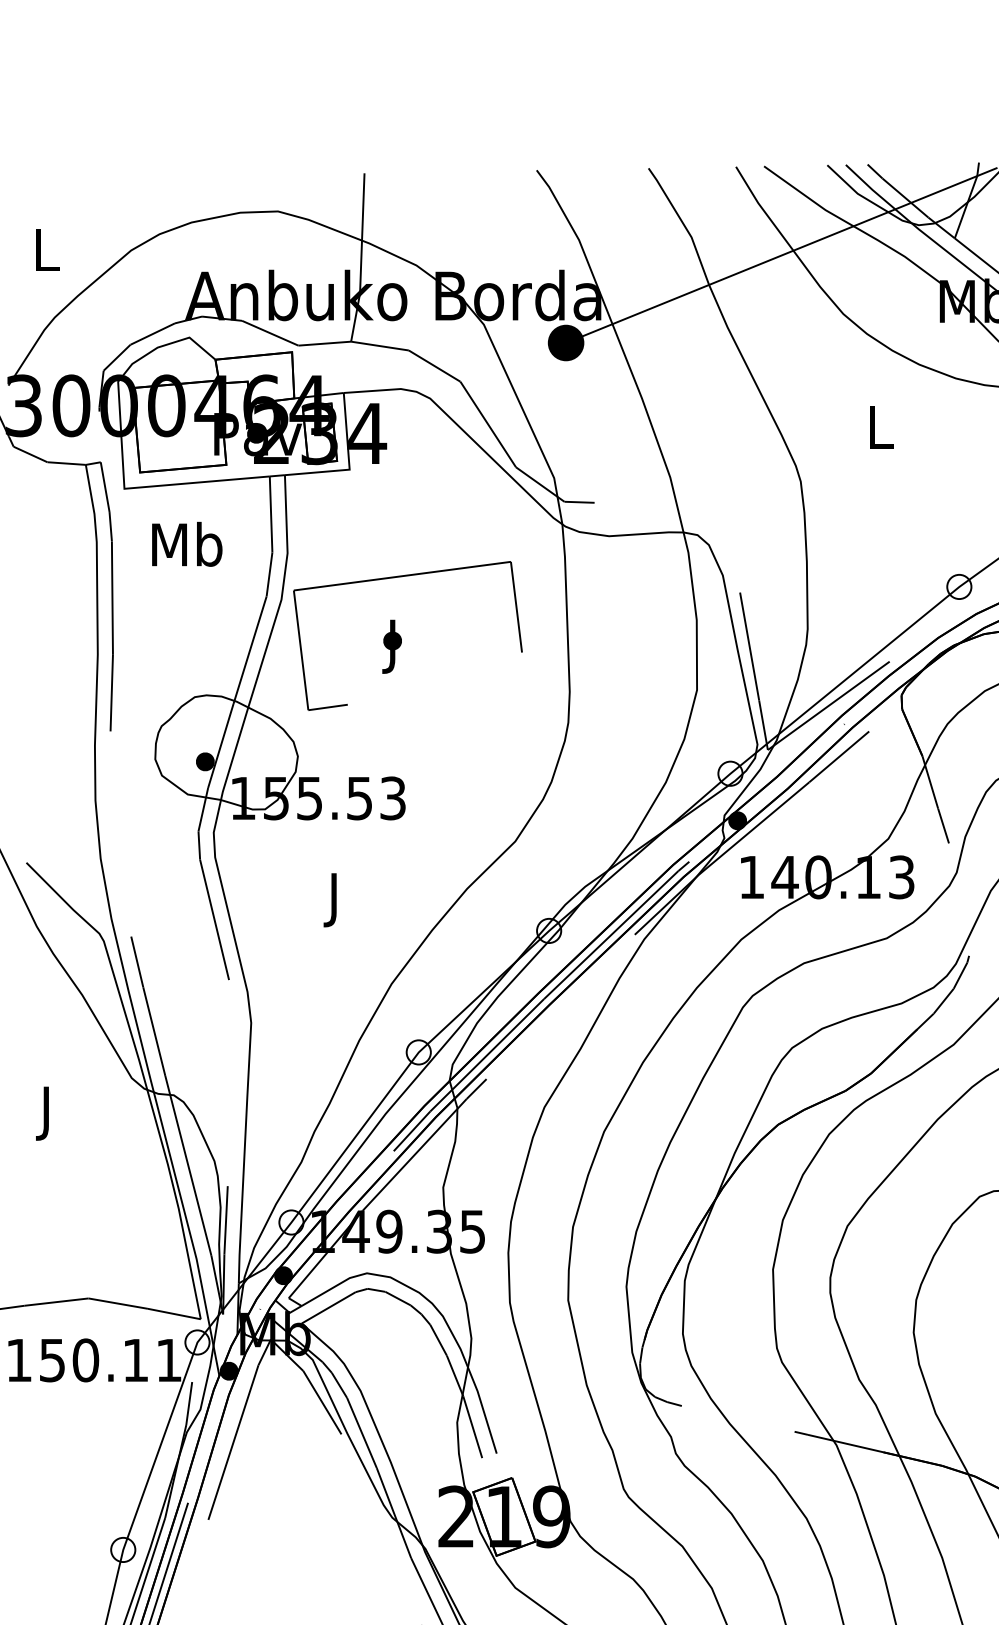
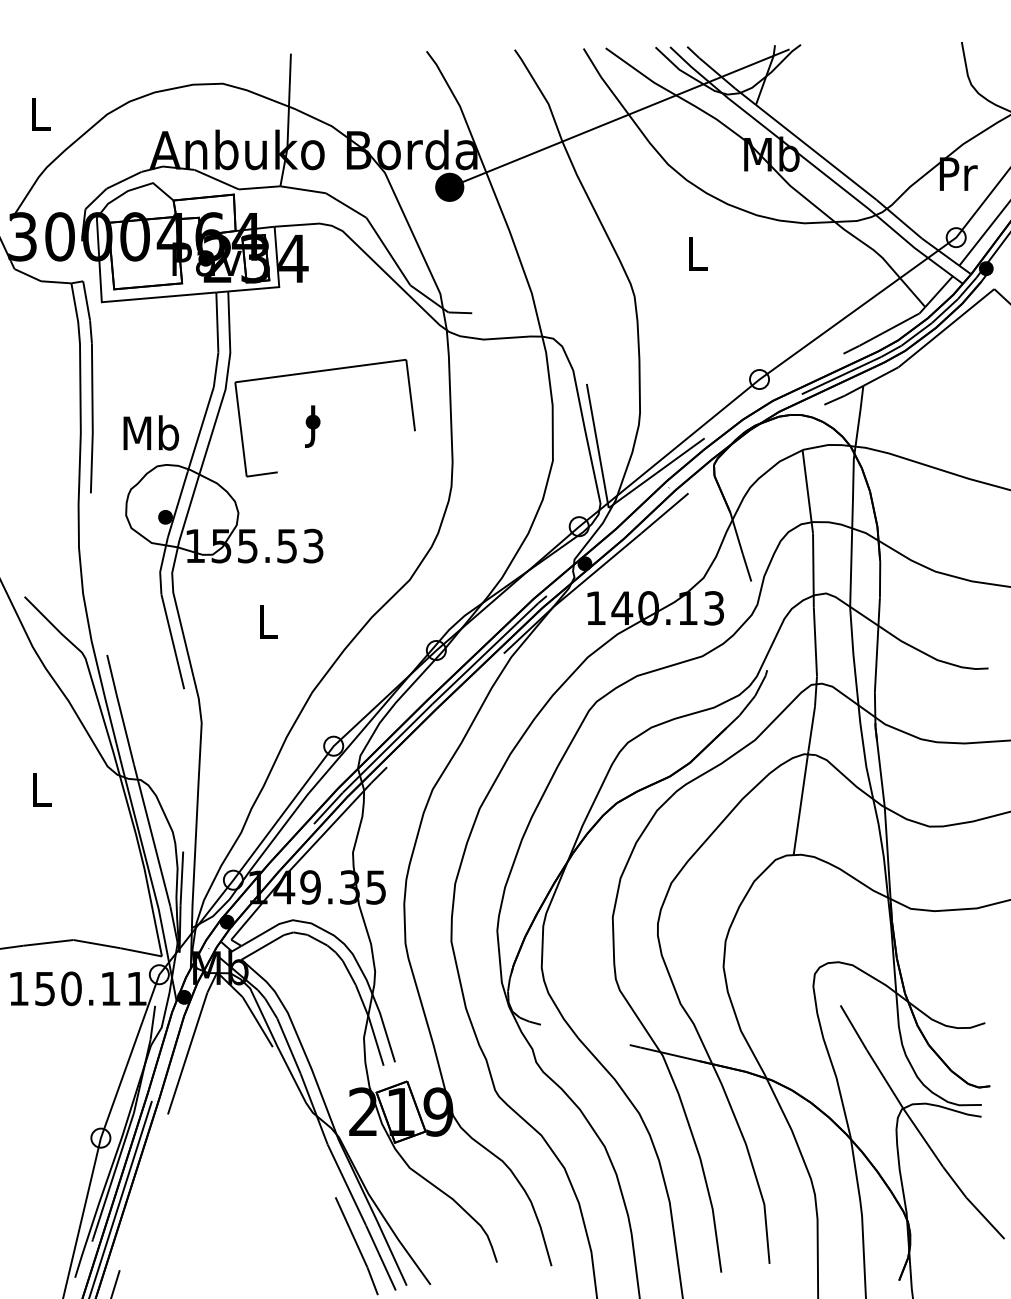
text: (187, 543) -> (151, 432), moved
text: (334, 900) -> (267, 626), J -> L
text: (47, 1113) -> (41, 794), J -> L

